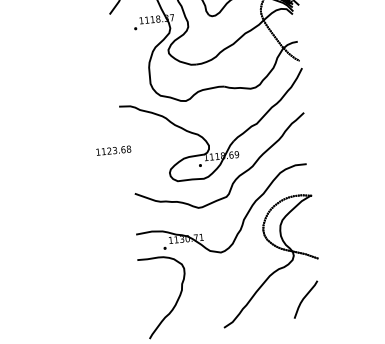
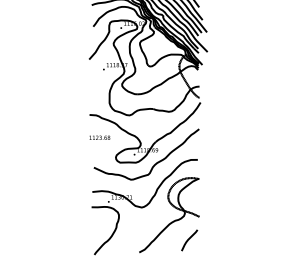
text: (113, 150) -> (99, 137), moved

